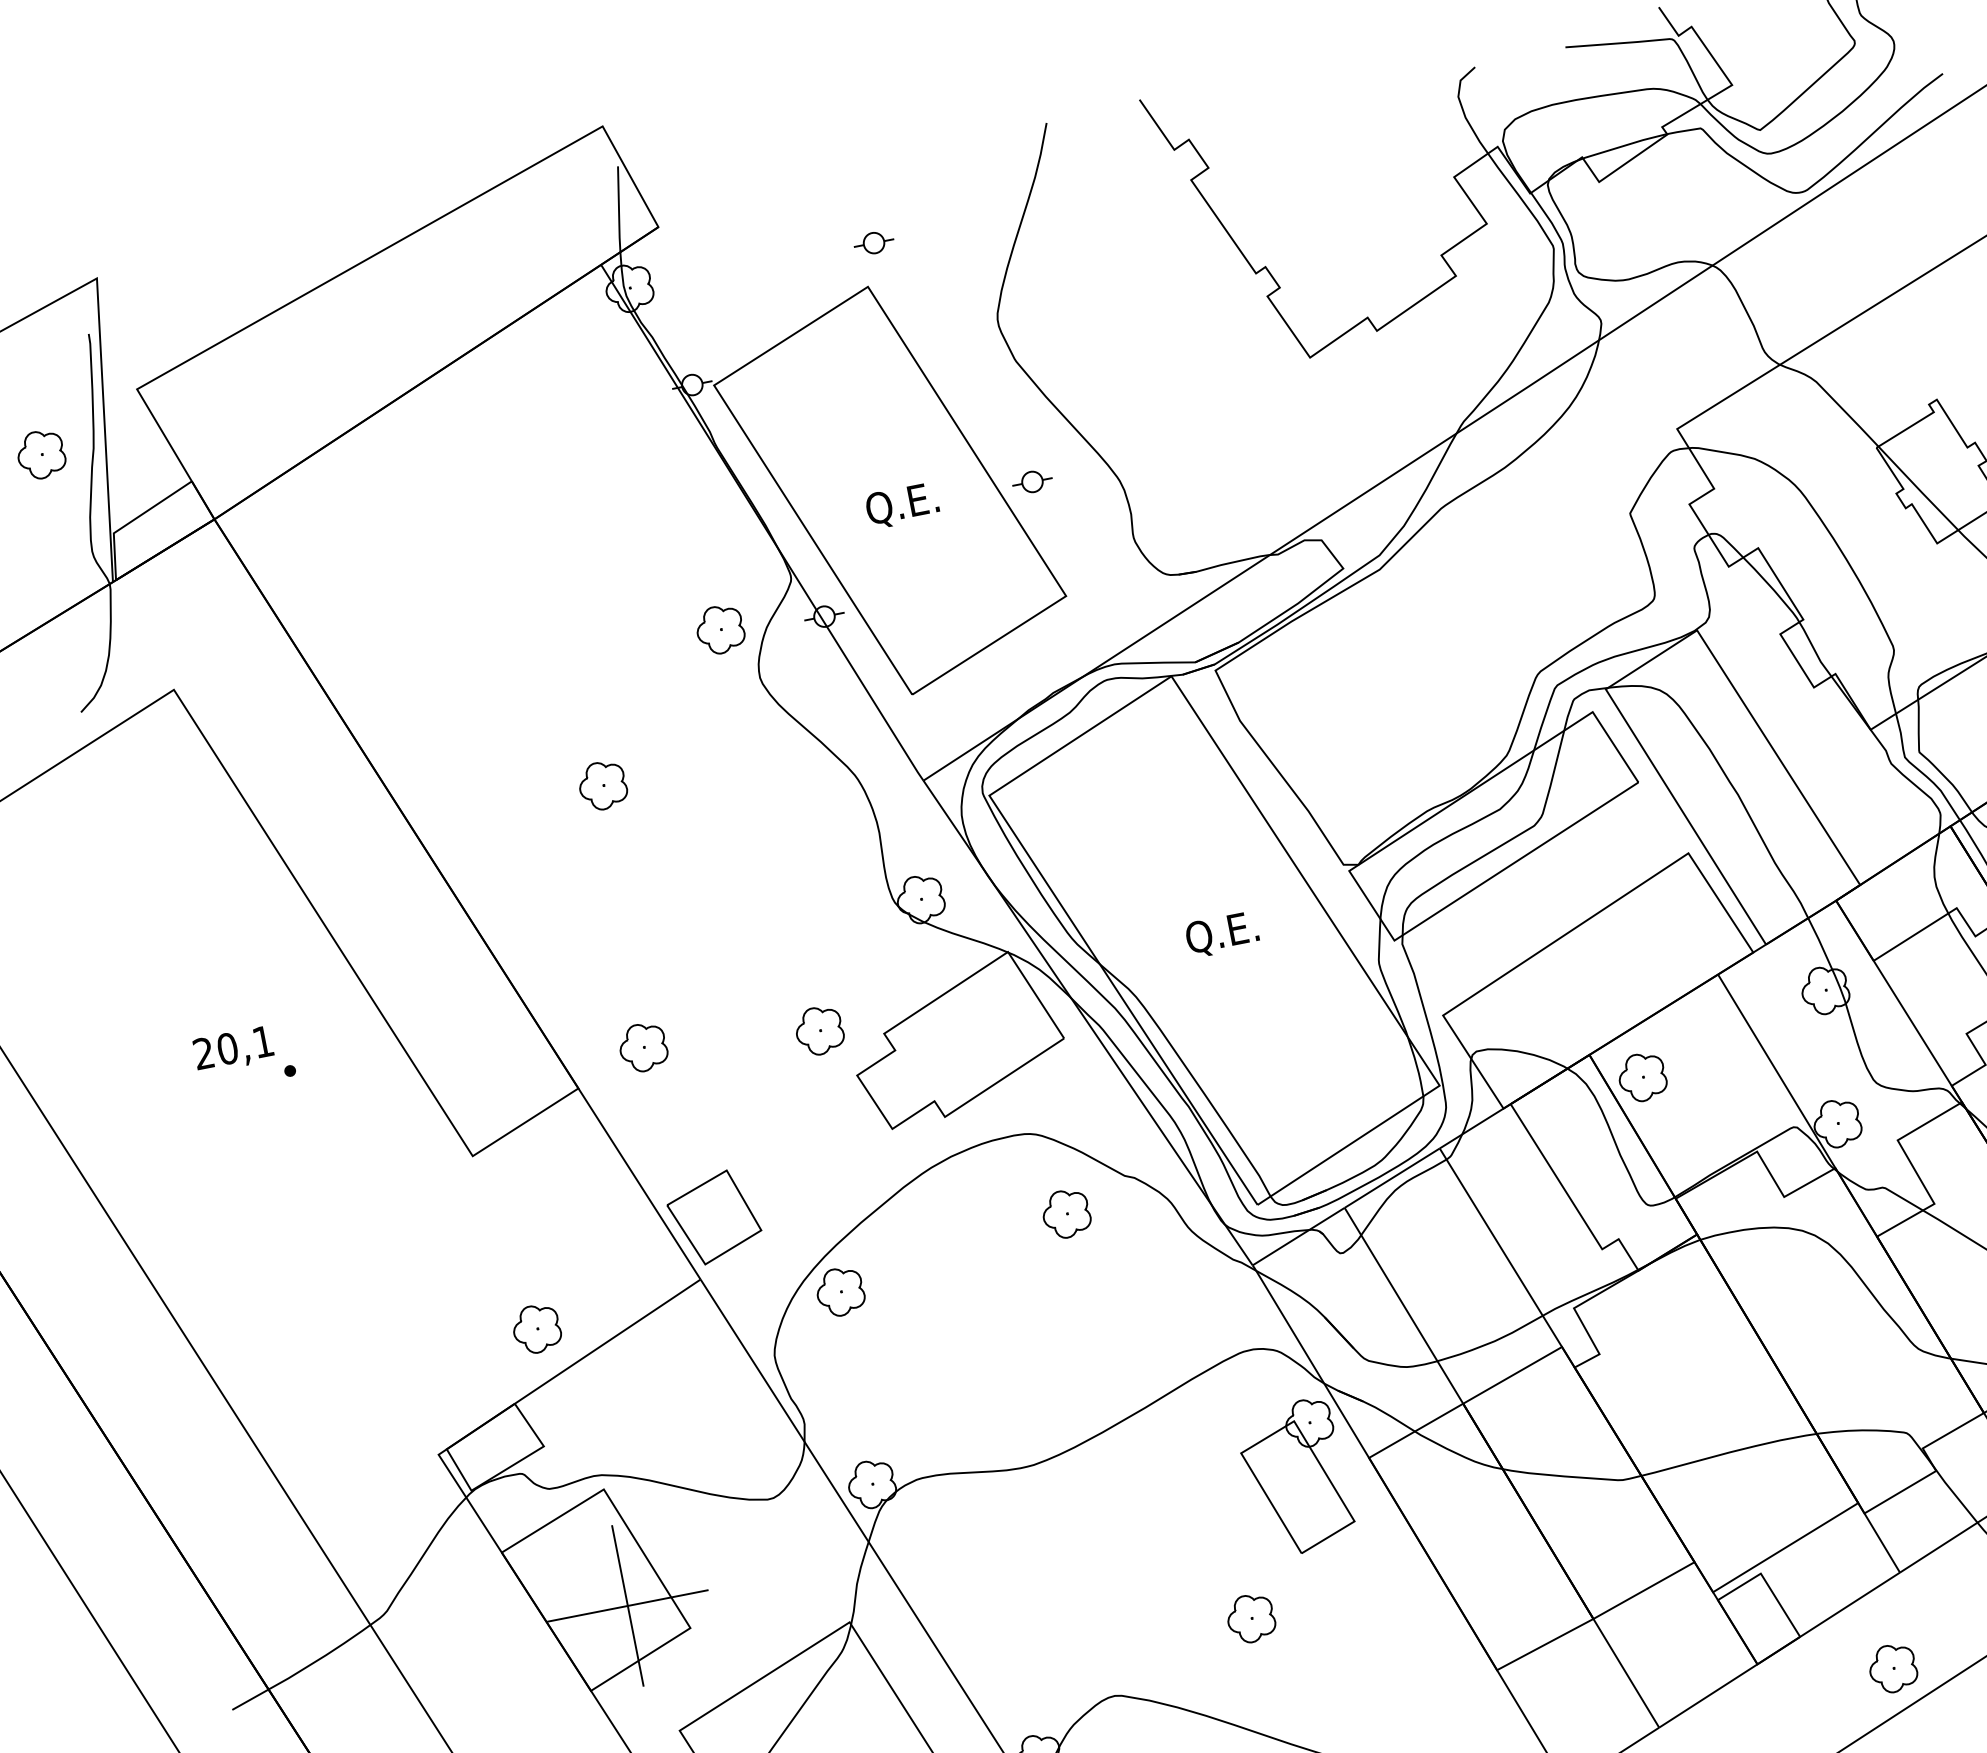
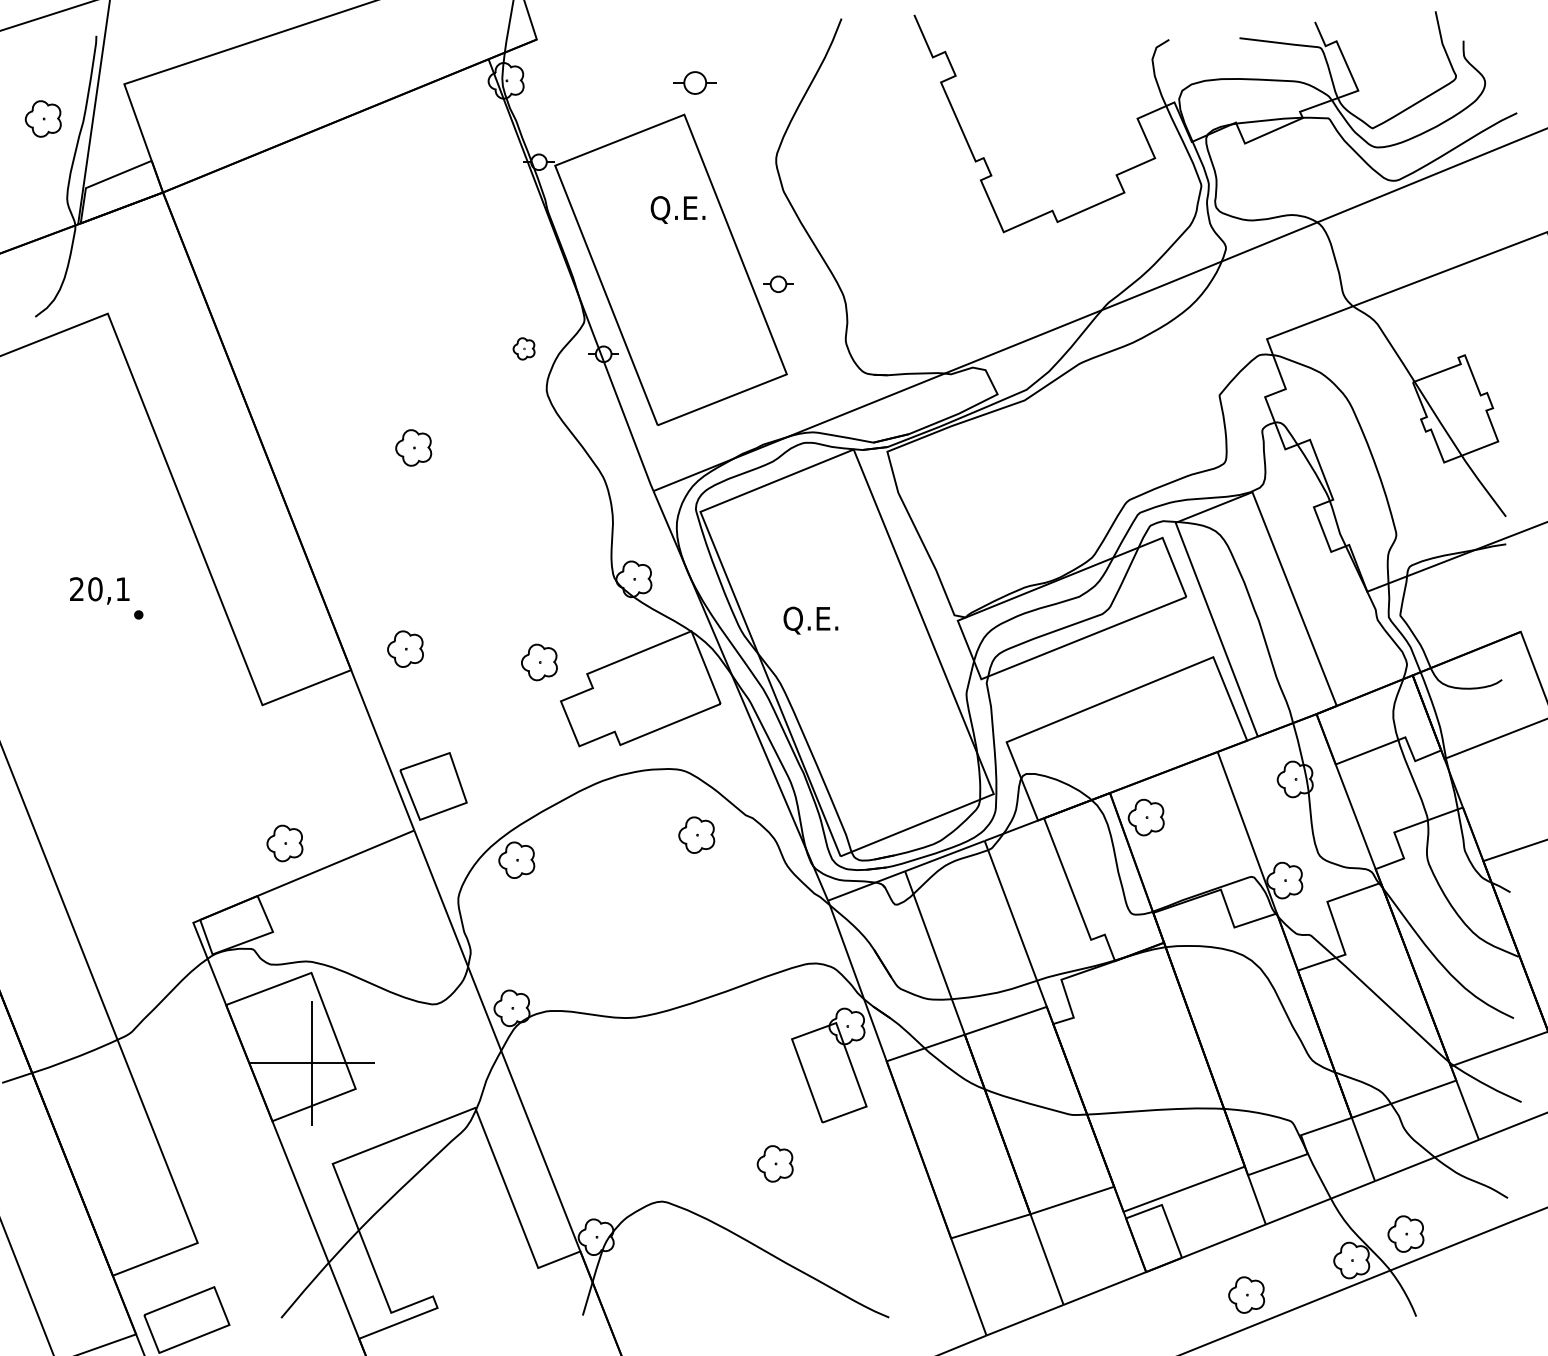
part: (874, 242) -> (695, 82), size x1.4
text: (901, 505) -> (677, 209), moved
part: (719, 629) -> (523, 348), size x0.6
text: (1221, 934) -> (810, 620), moved

